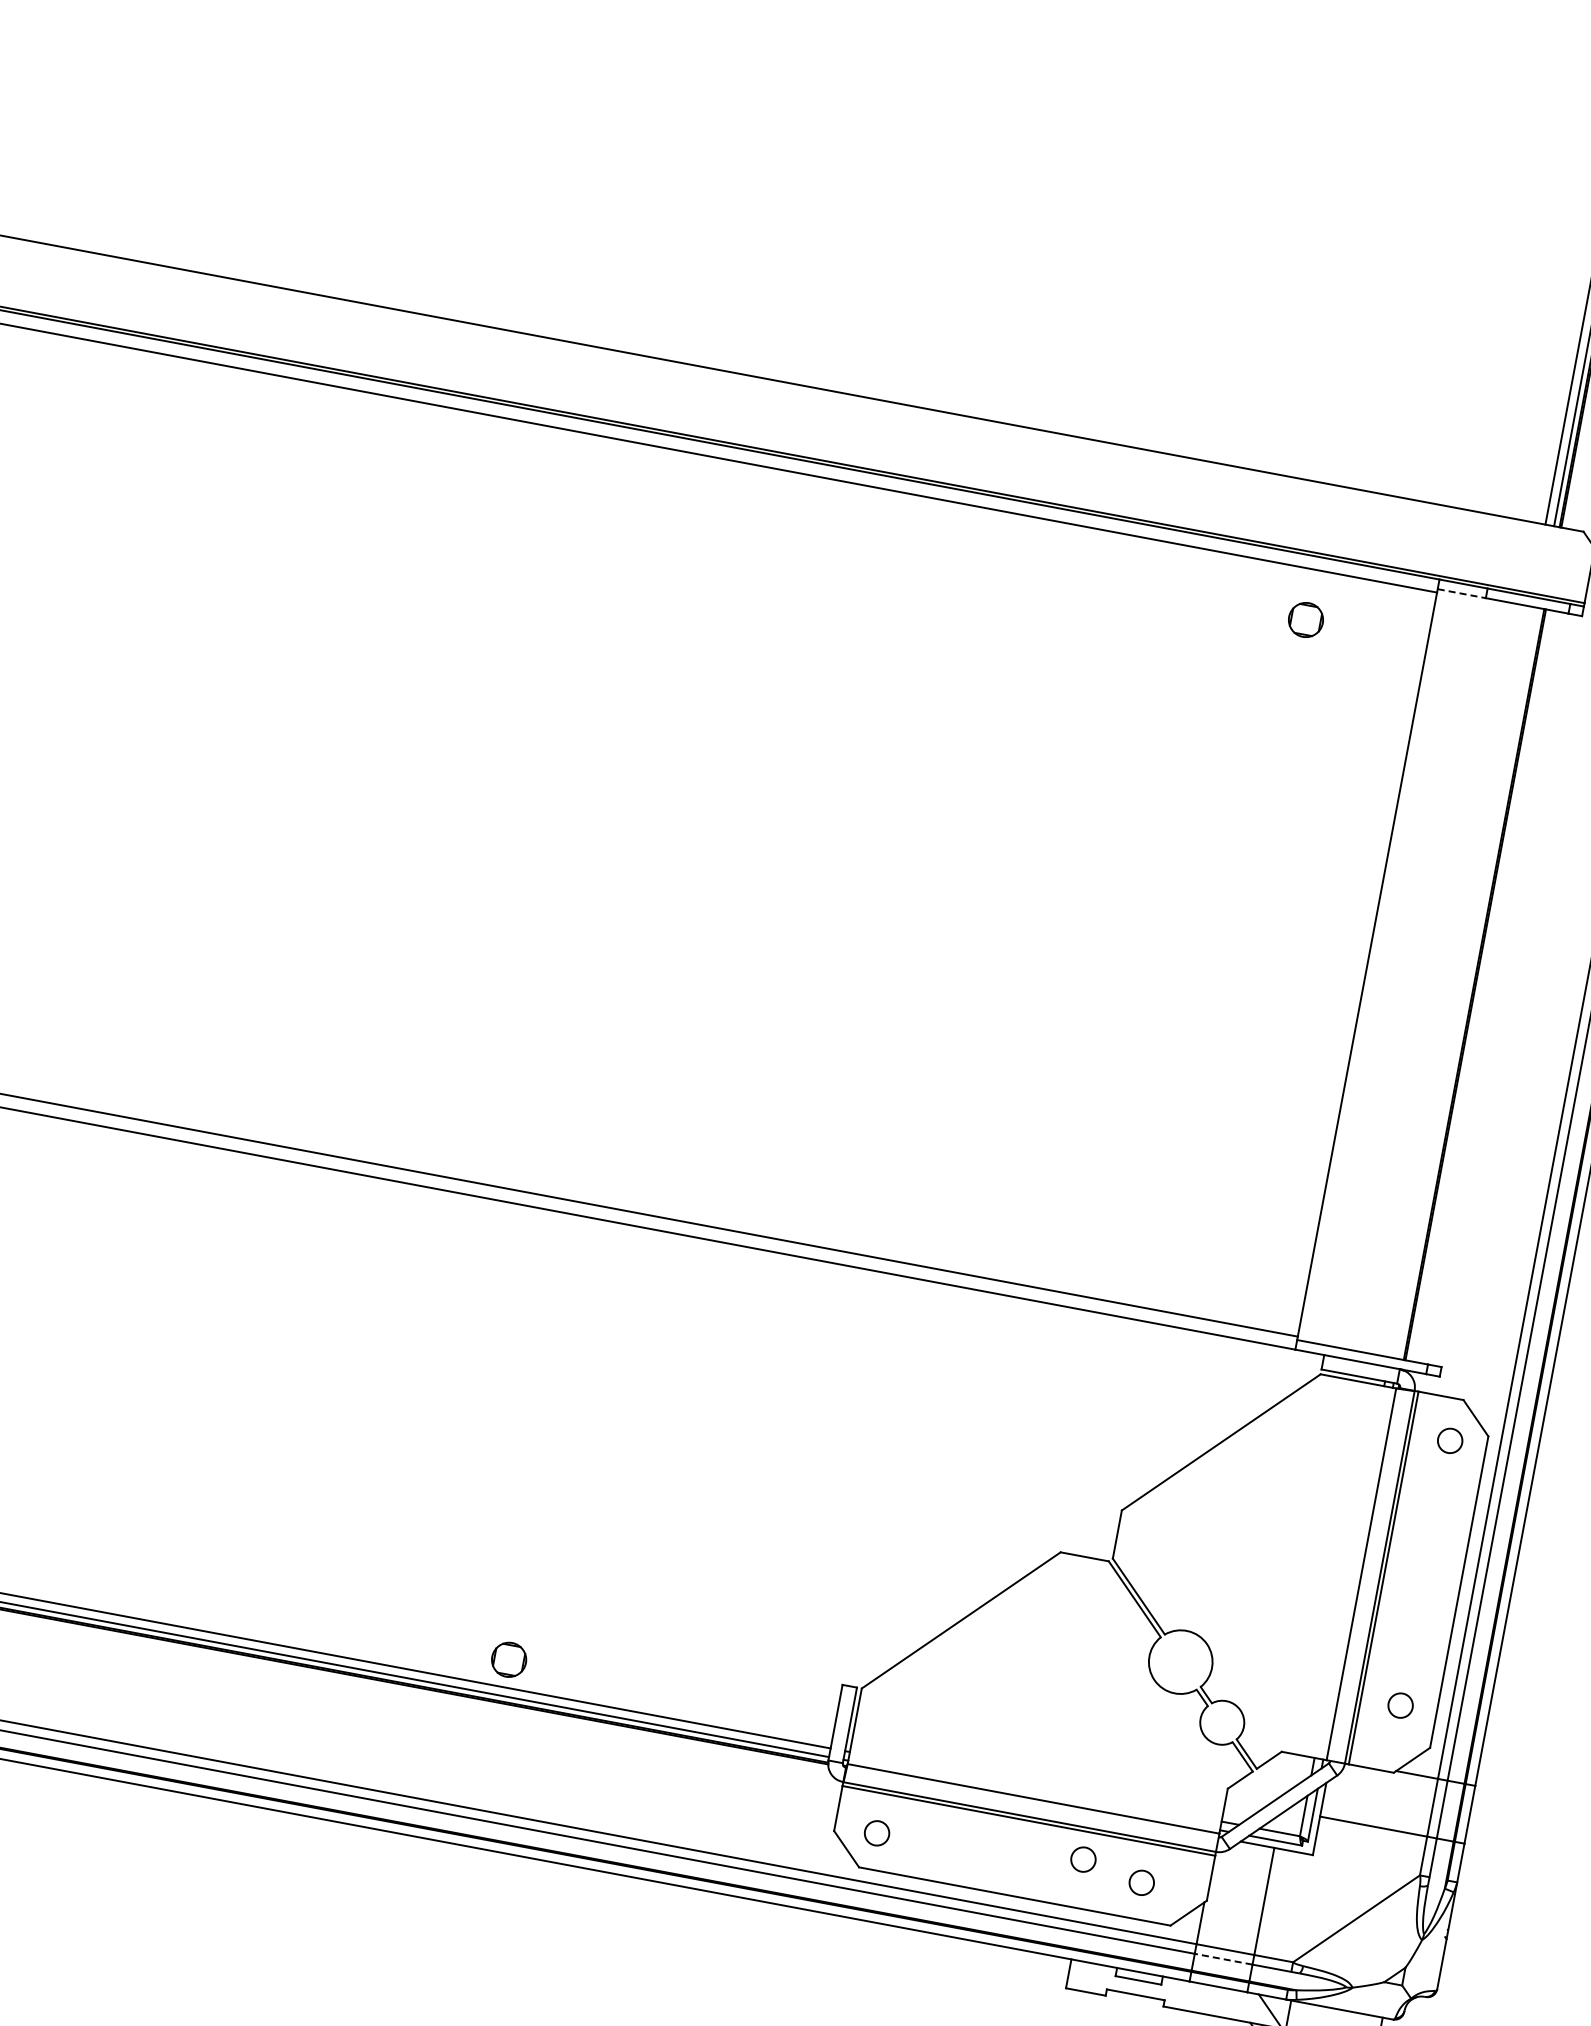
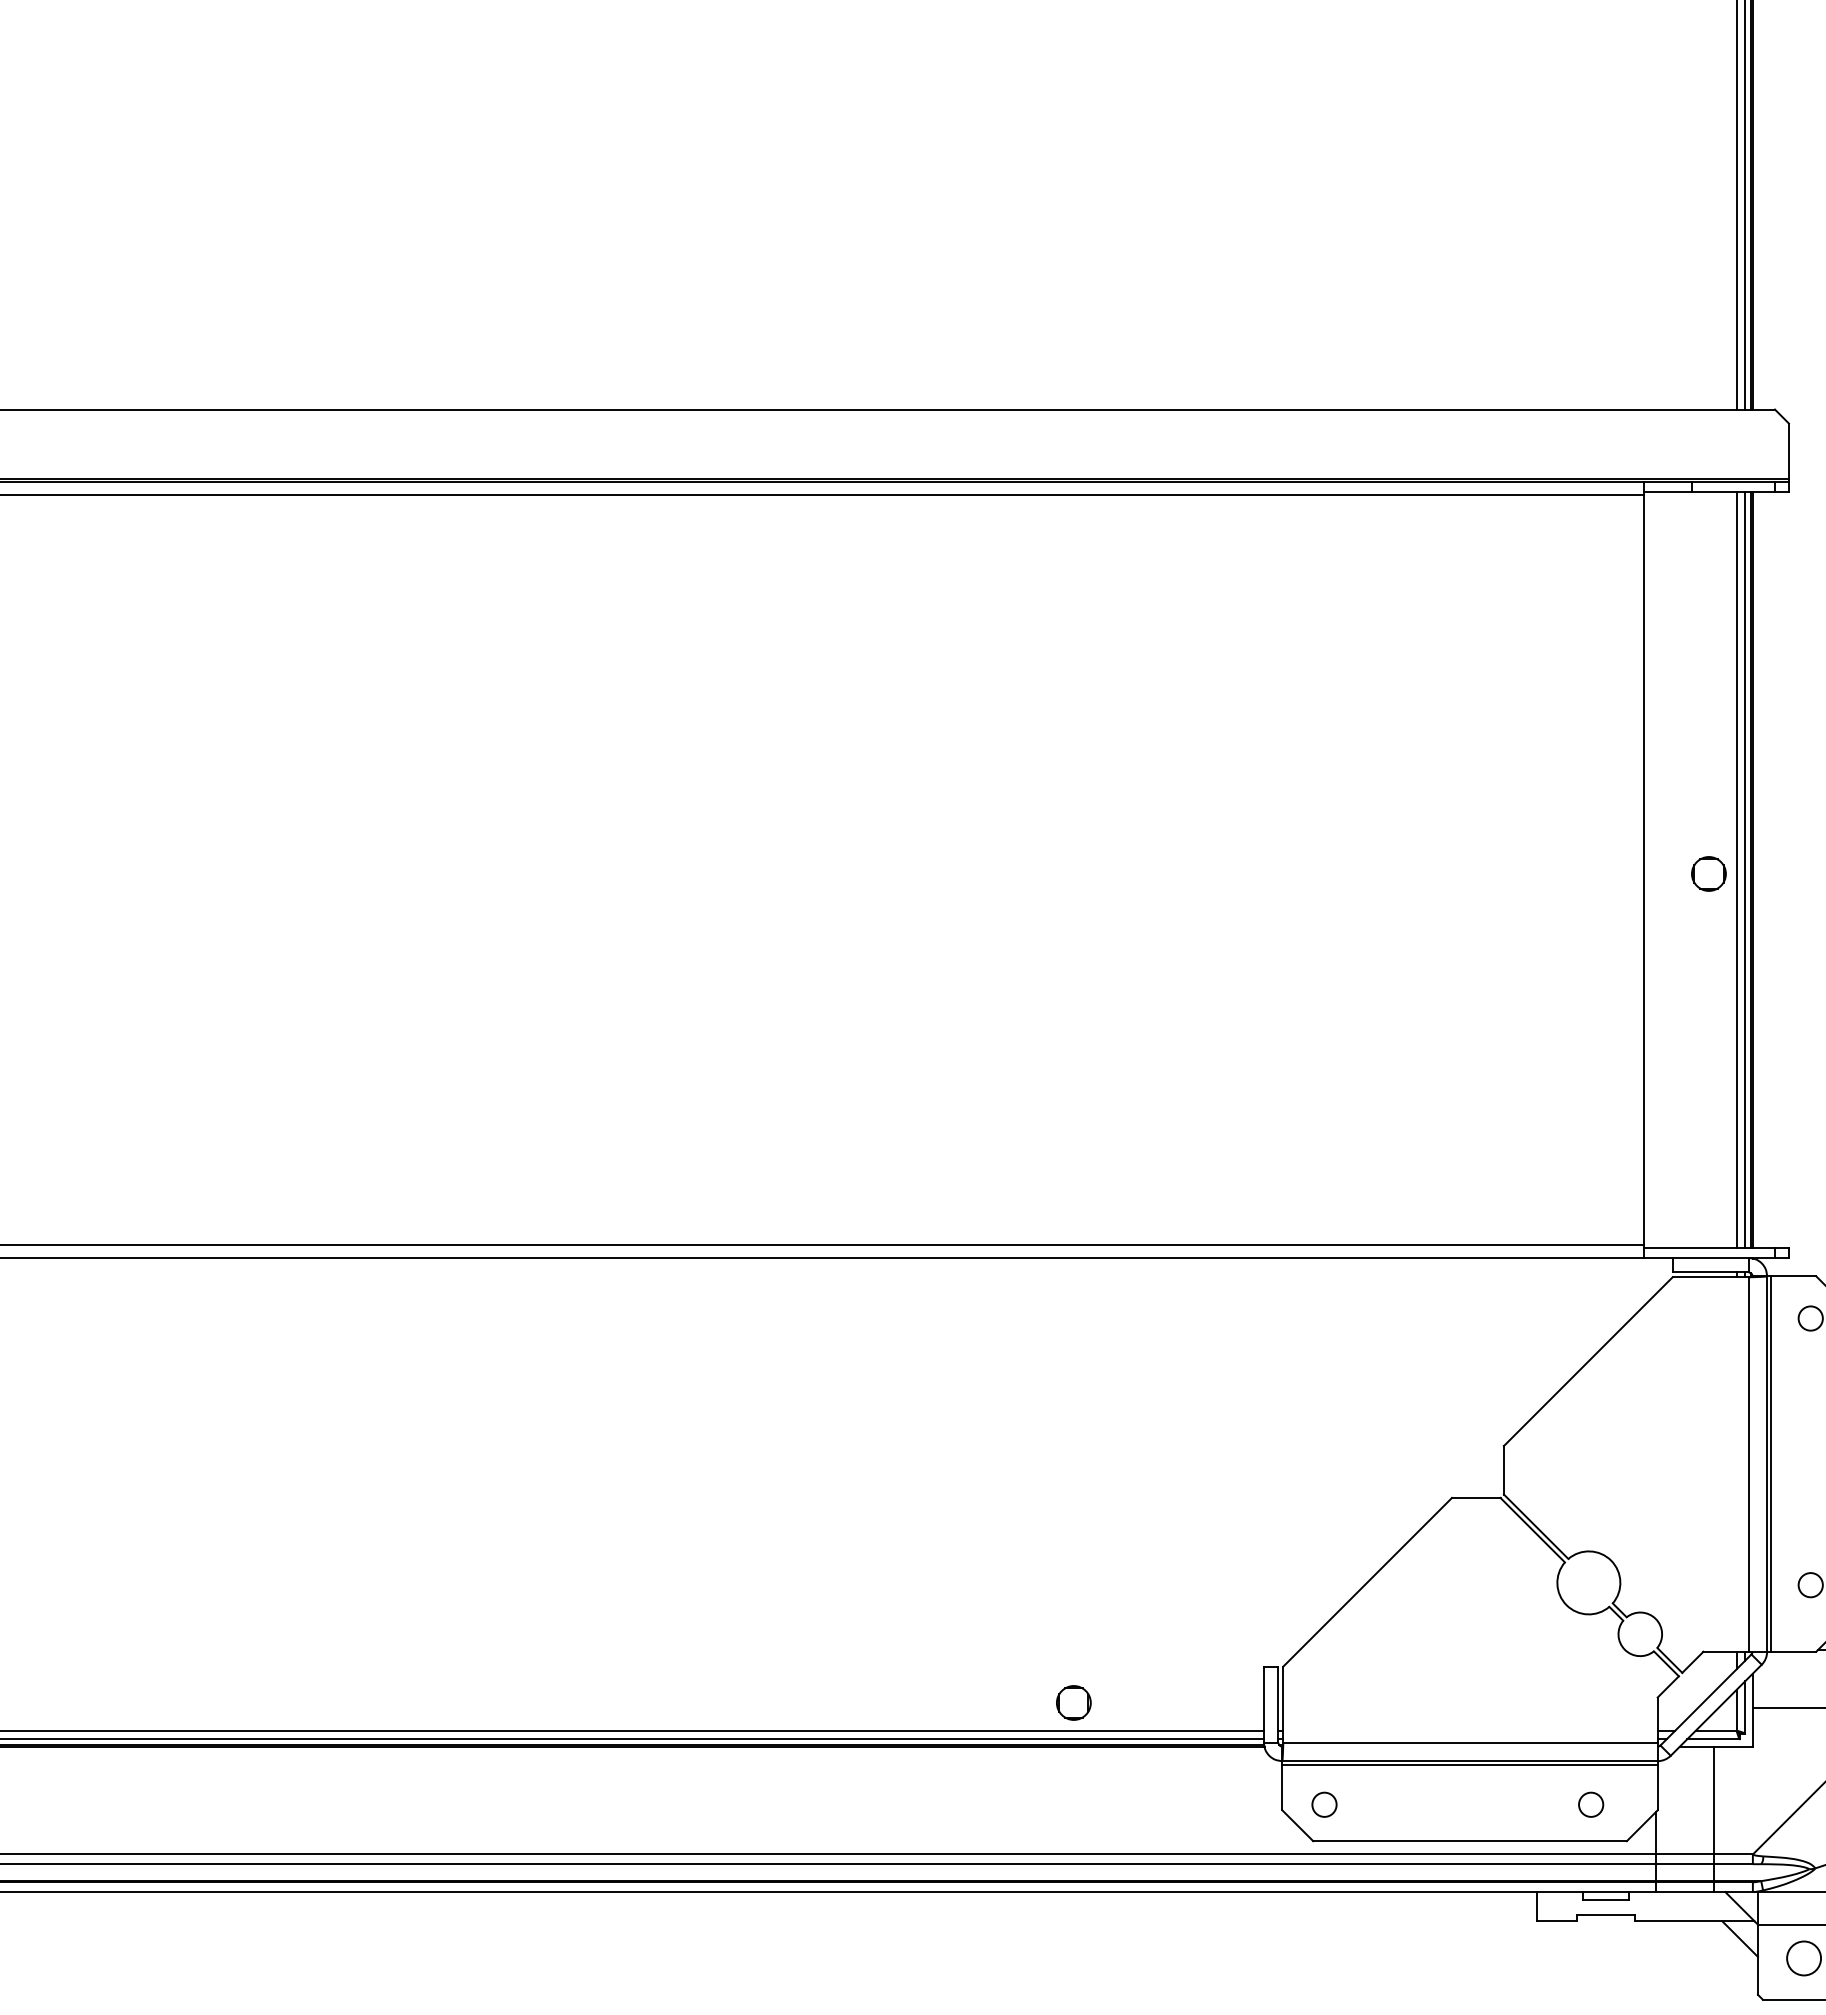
line: (1462, 593) -> (1668, 491), dashed -> solid
circle: (1305, 619) -> (1708, 873), moved
line: (1459, 981) -> (1736, 869), added
line: (1468, 982) -> (1745, 869), added
part: (508, 1659) -> (1073, 1702), moved
circle: (1083, 1859) -> (1530, 1792), removed
line: (1223, 1959) -> (1684, 1864), dashed -> solid

